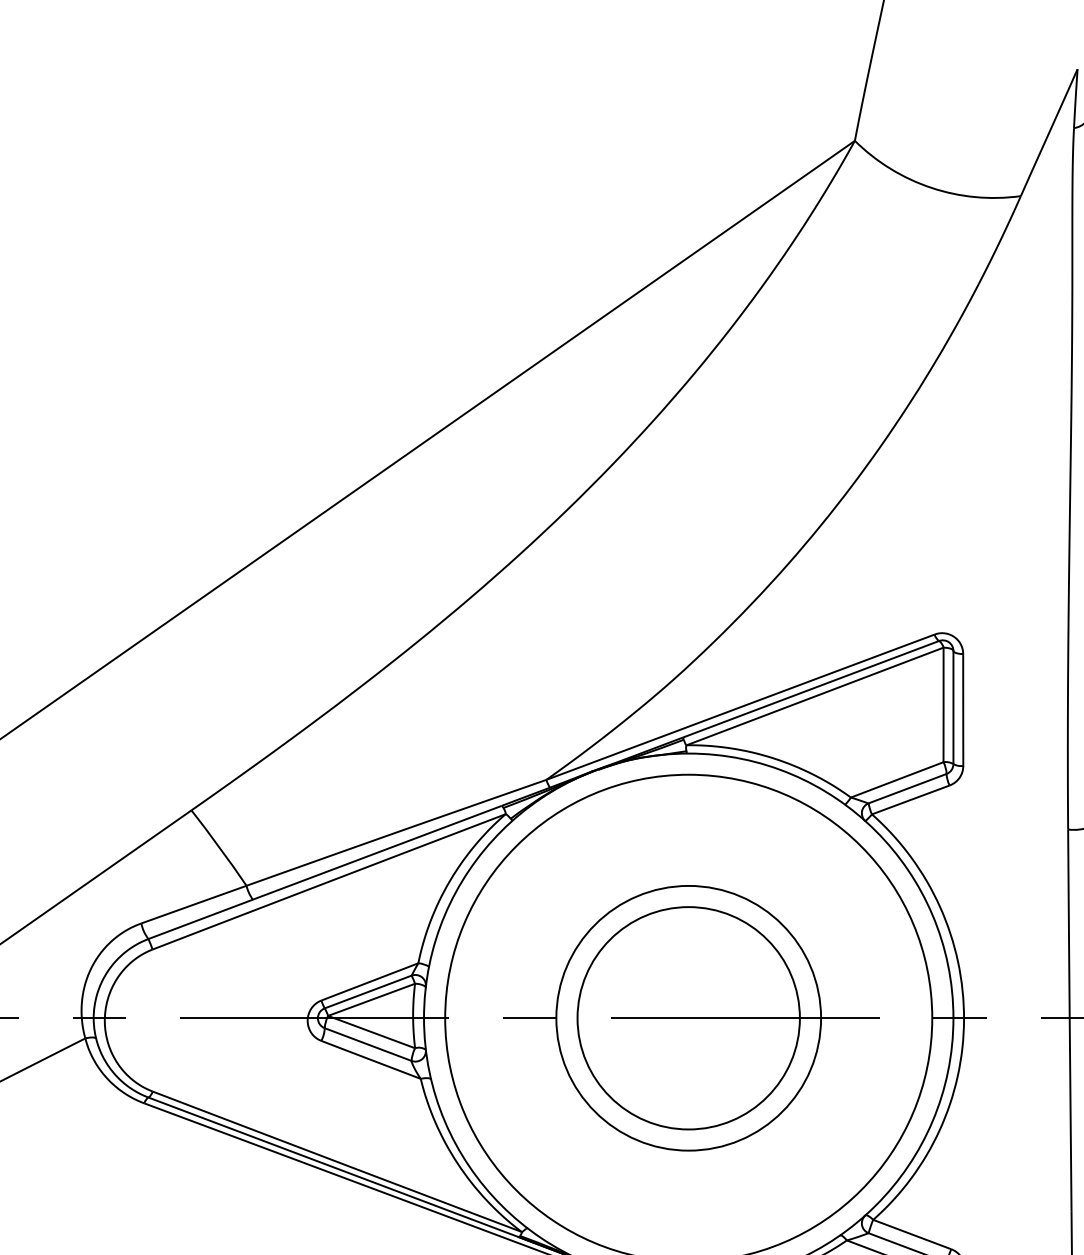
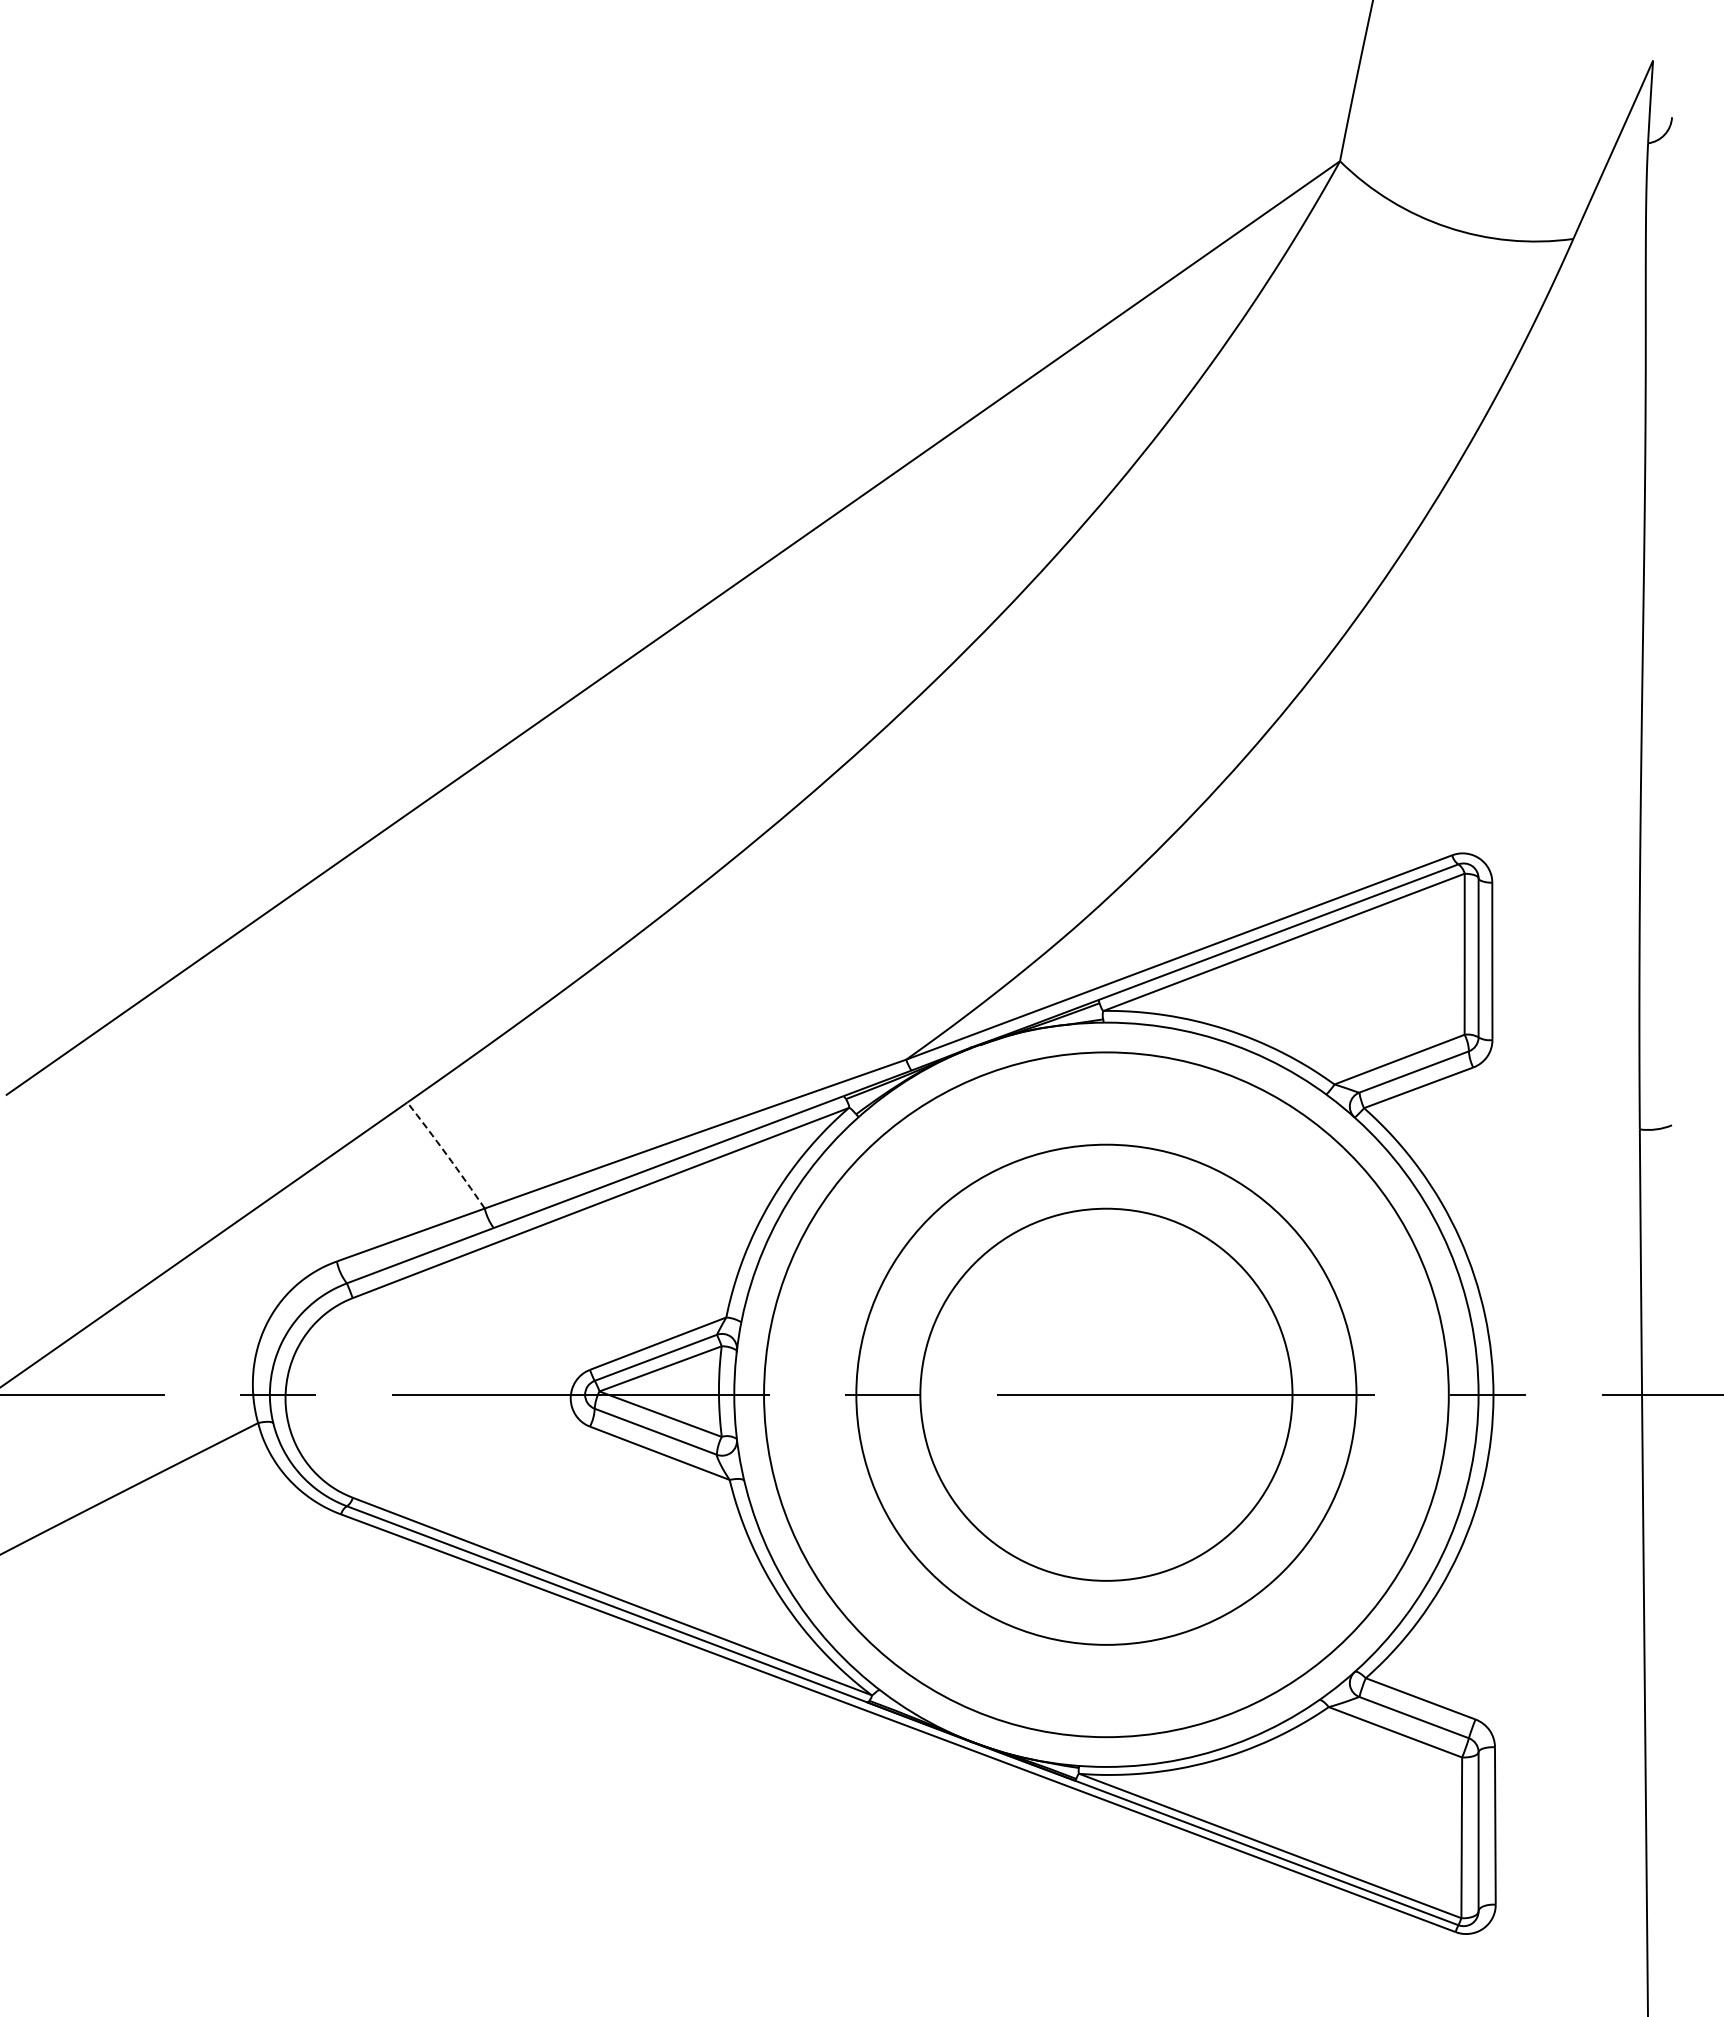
arc: (219, 847) -> (446, 1154), solid -> dashed
circle: (688, 1018) -> (1106, 1394), size x1.6

